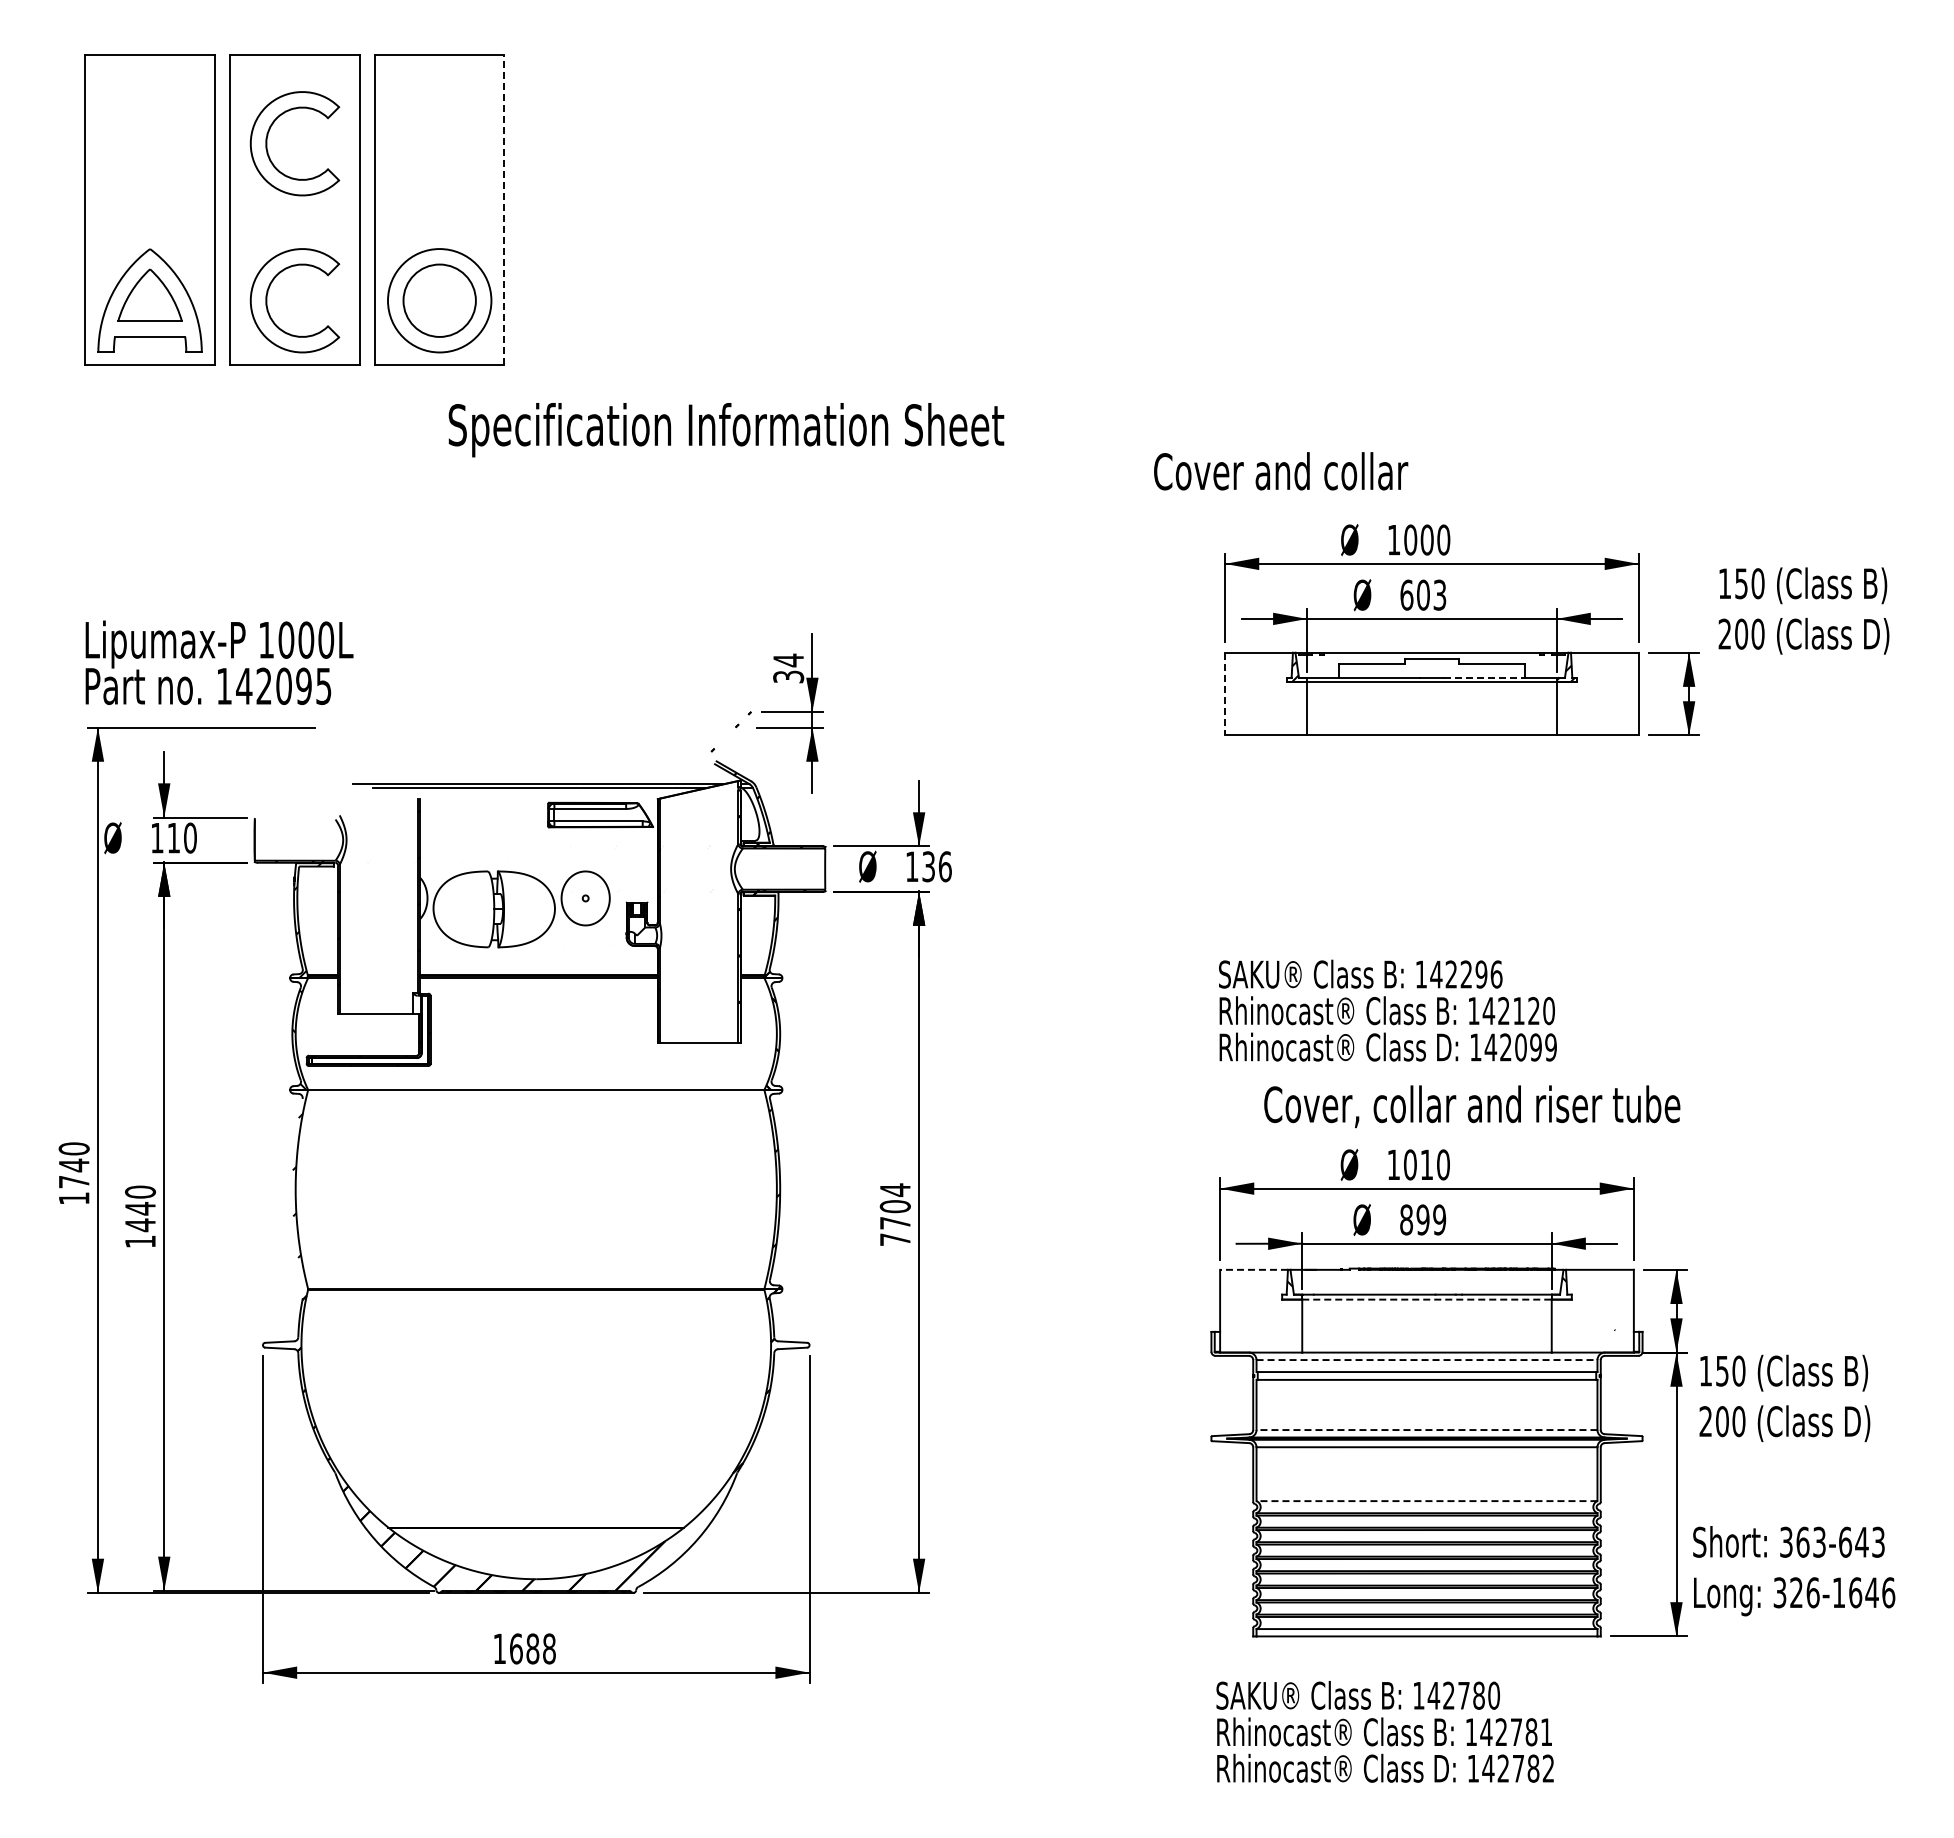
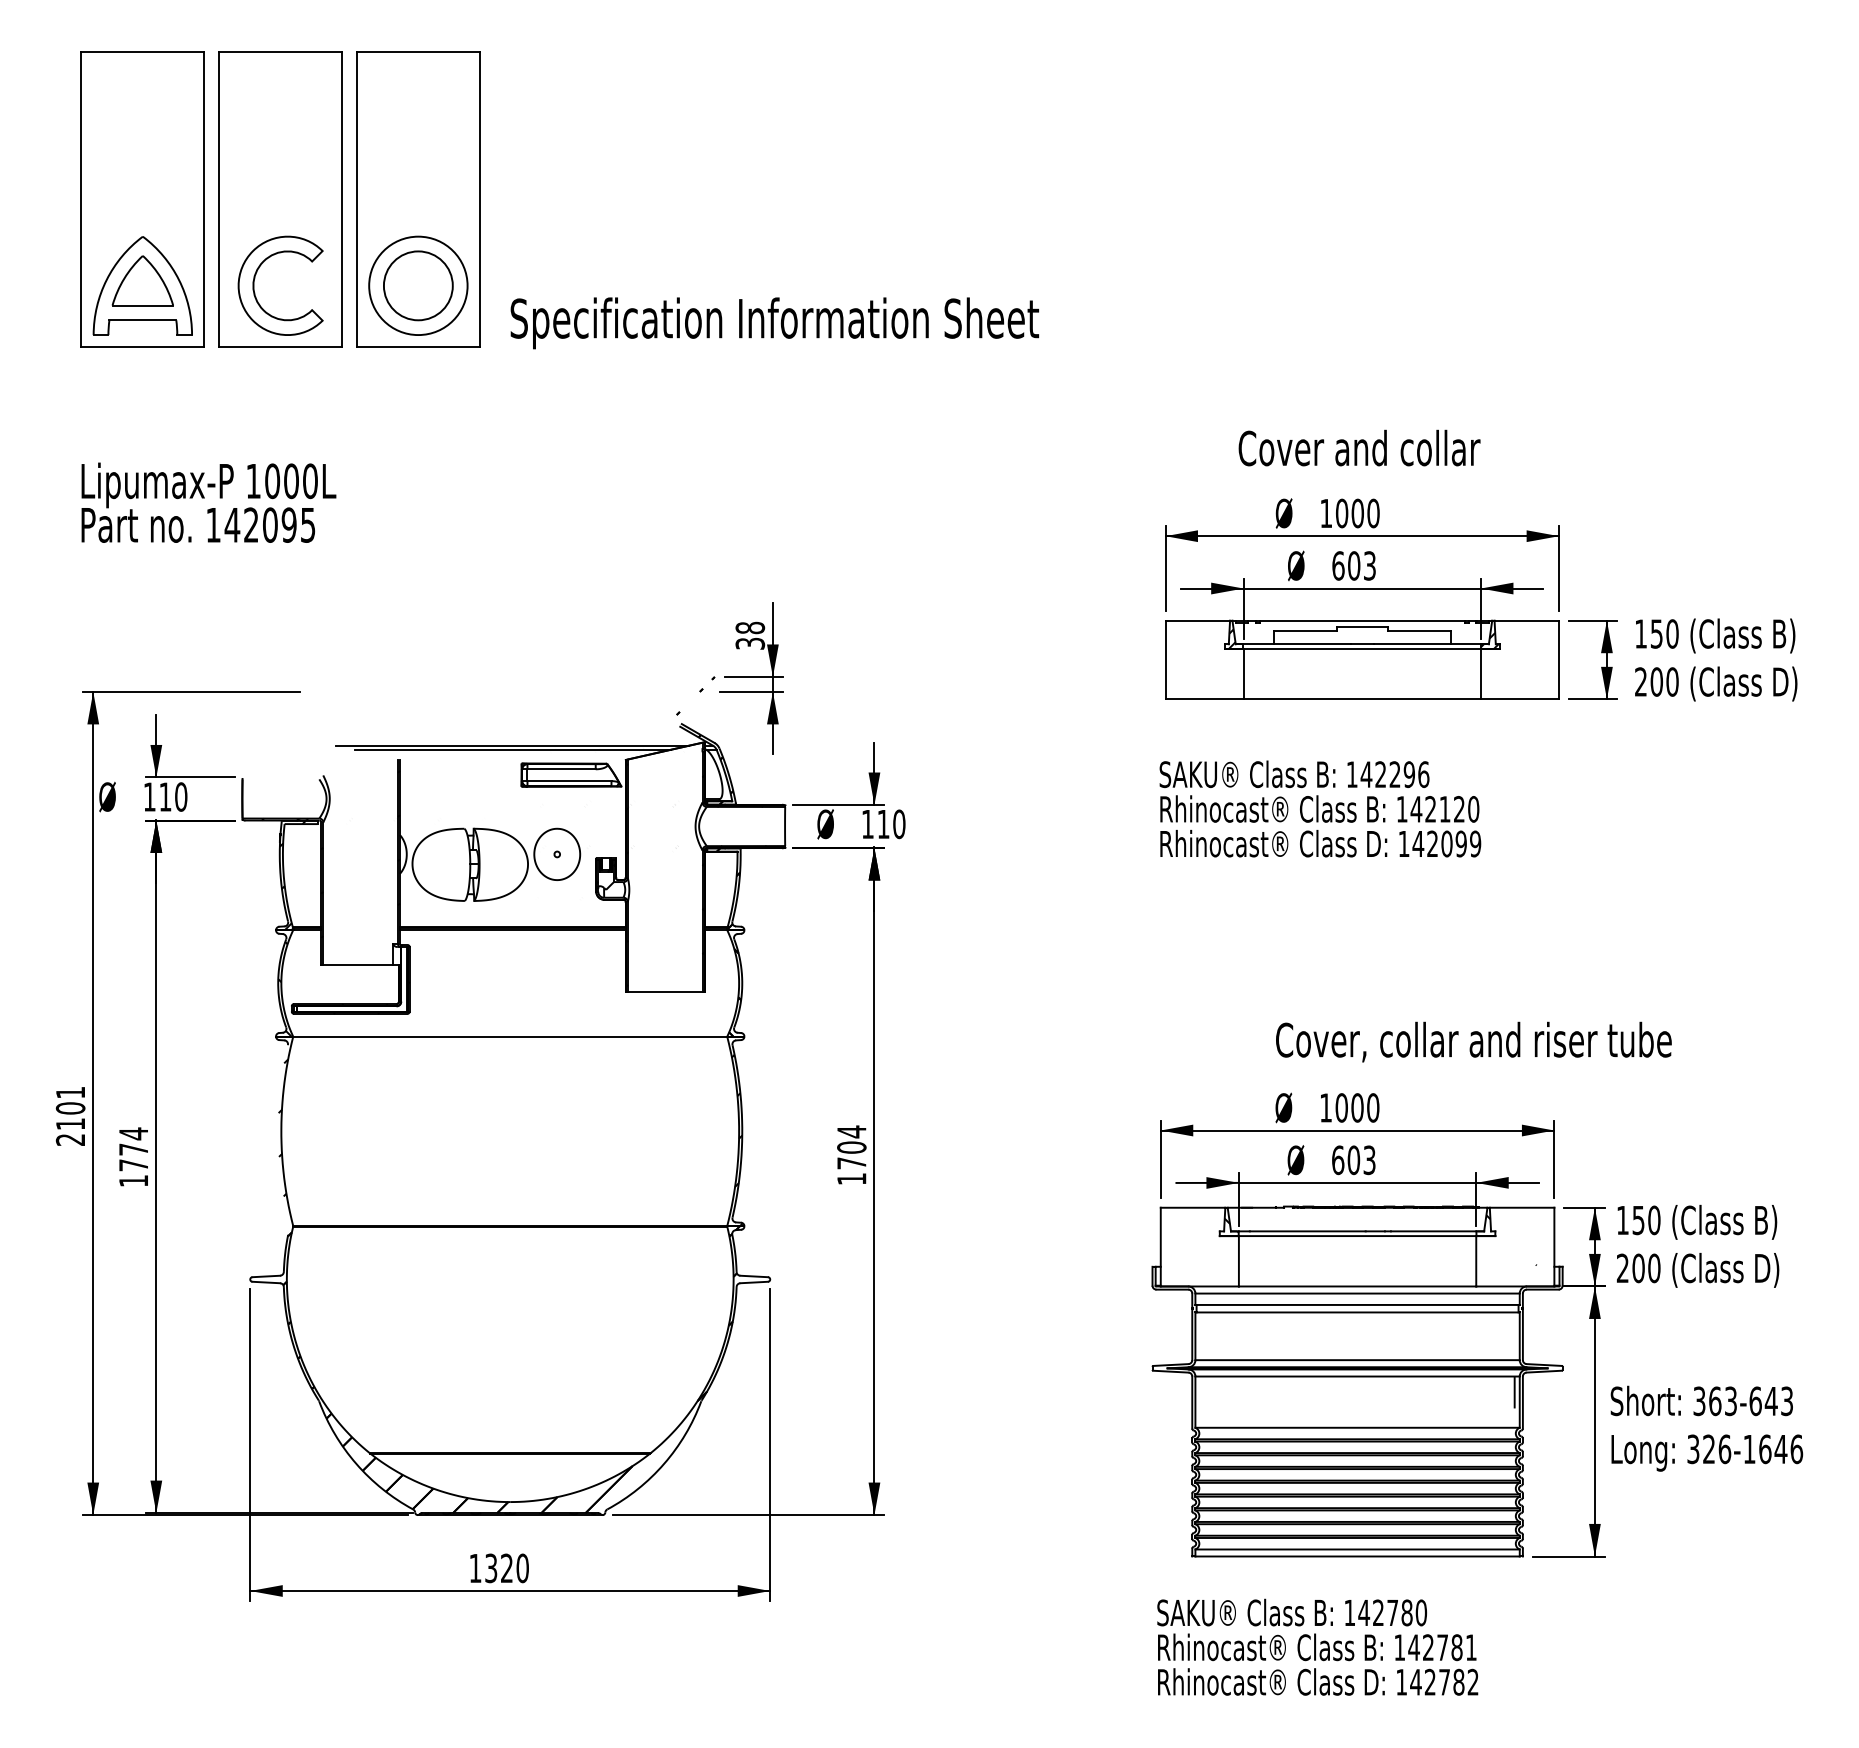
part: (267, 143) -> (254, 136), removed
line: (504, 209) -> (480, 199), dashed -> solid
text: (726, 430) -> (774, 323), moved
text: (1281, 471) -> (1359, 448), moved
text: (1803, 610) -> (1715, 659), moved
text: (788, 660) -> (750, 628), 34 -> 38
text: (219, 662) -> (208, 502), moved
line: (1484, 677) -> (1412, 644), dashed -> solid
line: (1225, 694) -> (1165, 660), dashed -> solid
text: (936, 866) -> (890, 824), 136 -> 110
text: (1387, 1010) -> (1320, 808), moved
text: (1472, 1106) -> (1474, 1041), moved
text: (1426, 1164) -> (1357, 1107), 1010 -> 1000
text: (73, 1173) -> (70, 1116), 1740 -> 2101
text: (140, 1208) -> (133, 1149), 1440 -> 1774
text: (1423, 1219) -> (1354, 1159), 899 -> 603
text: (895, 1239) -> (851, 1178), 7704 -> 1704
line: (1254, 1269) -> (1193, 1207), dashed -> solid
line: (1426, 1299) -> (1357, 1235), dashed -> solid
line: (1427, 1360) -> (1358, 1293), dashed -> solid
text: (1784, 1397) -> (1697, 1245), moved
line: (1426, 1430) -> (1357, 1360), dashed -> solid
line: (1592, 1463) -> (1515, 1391), added
line: (1426, 1501) -> (1357, 1428), dashed -> solid
text: (1794, 1571) -> (1707, 1429), moved
text: (532, 1648) -> (506, 1567), 1688 -> 1320

